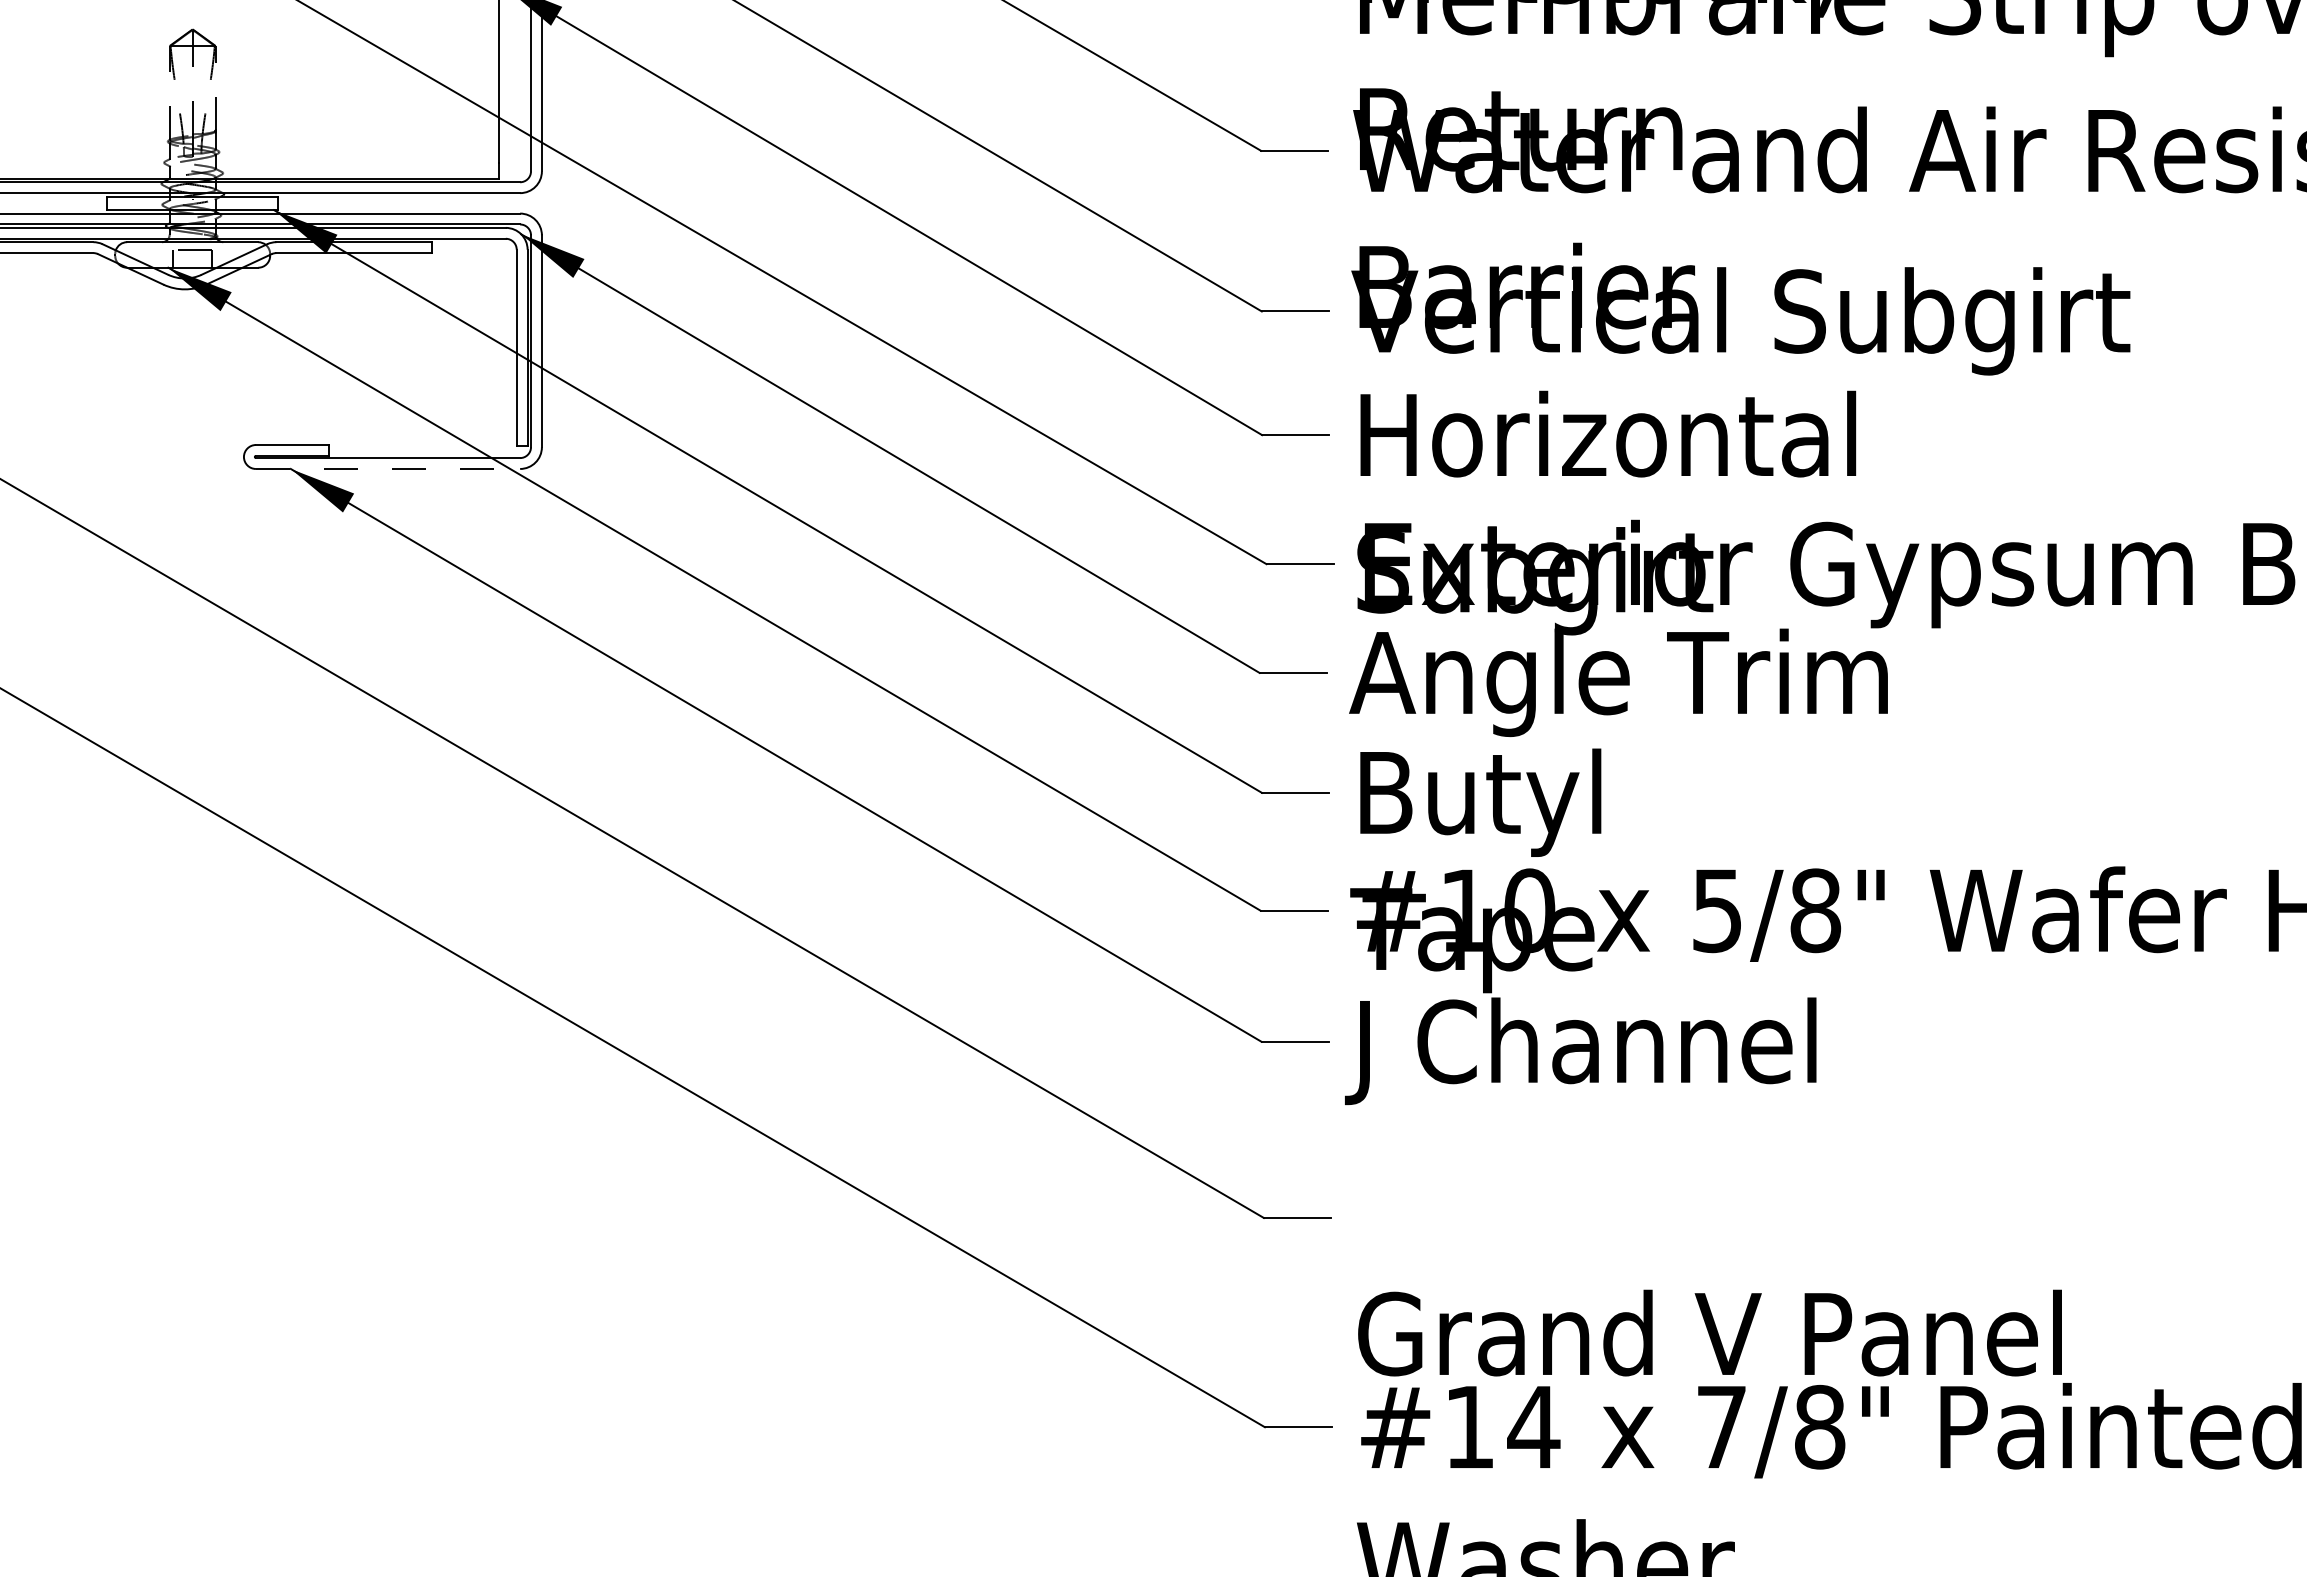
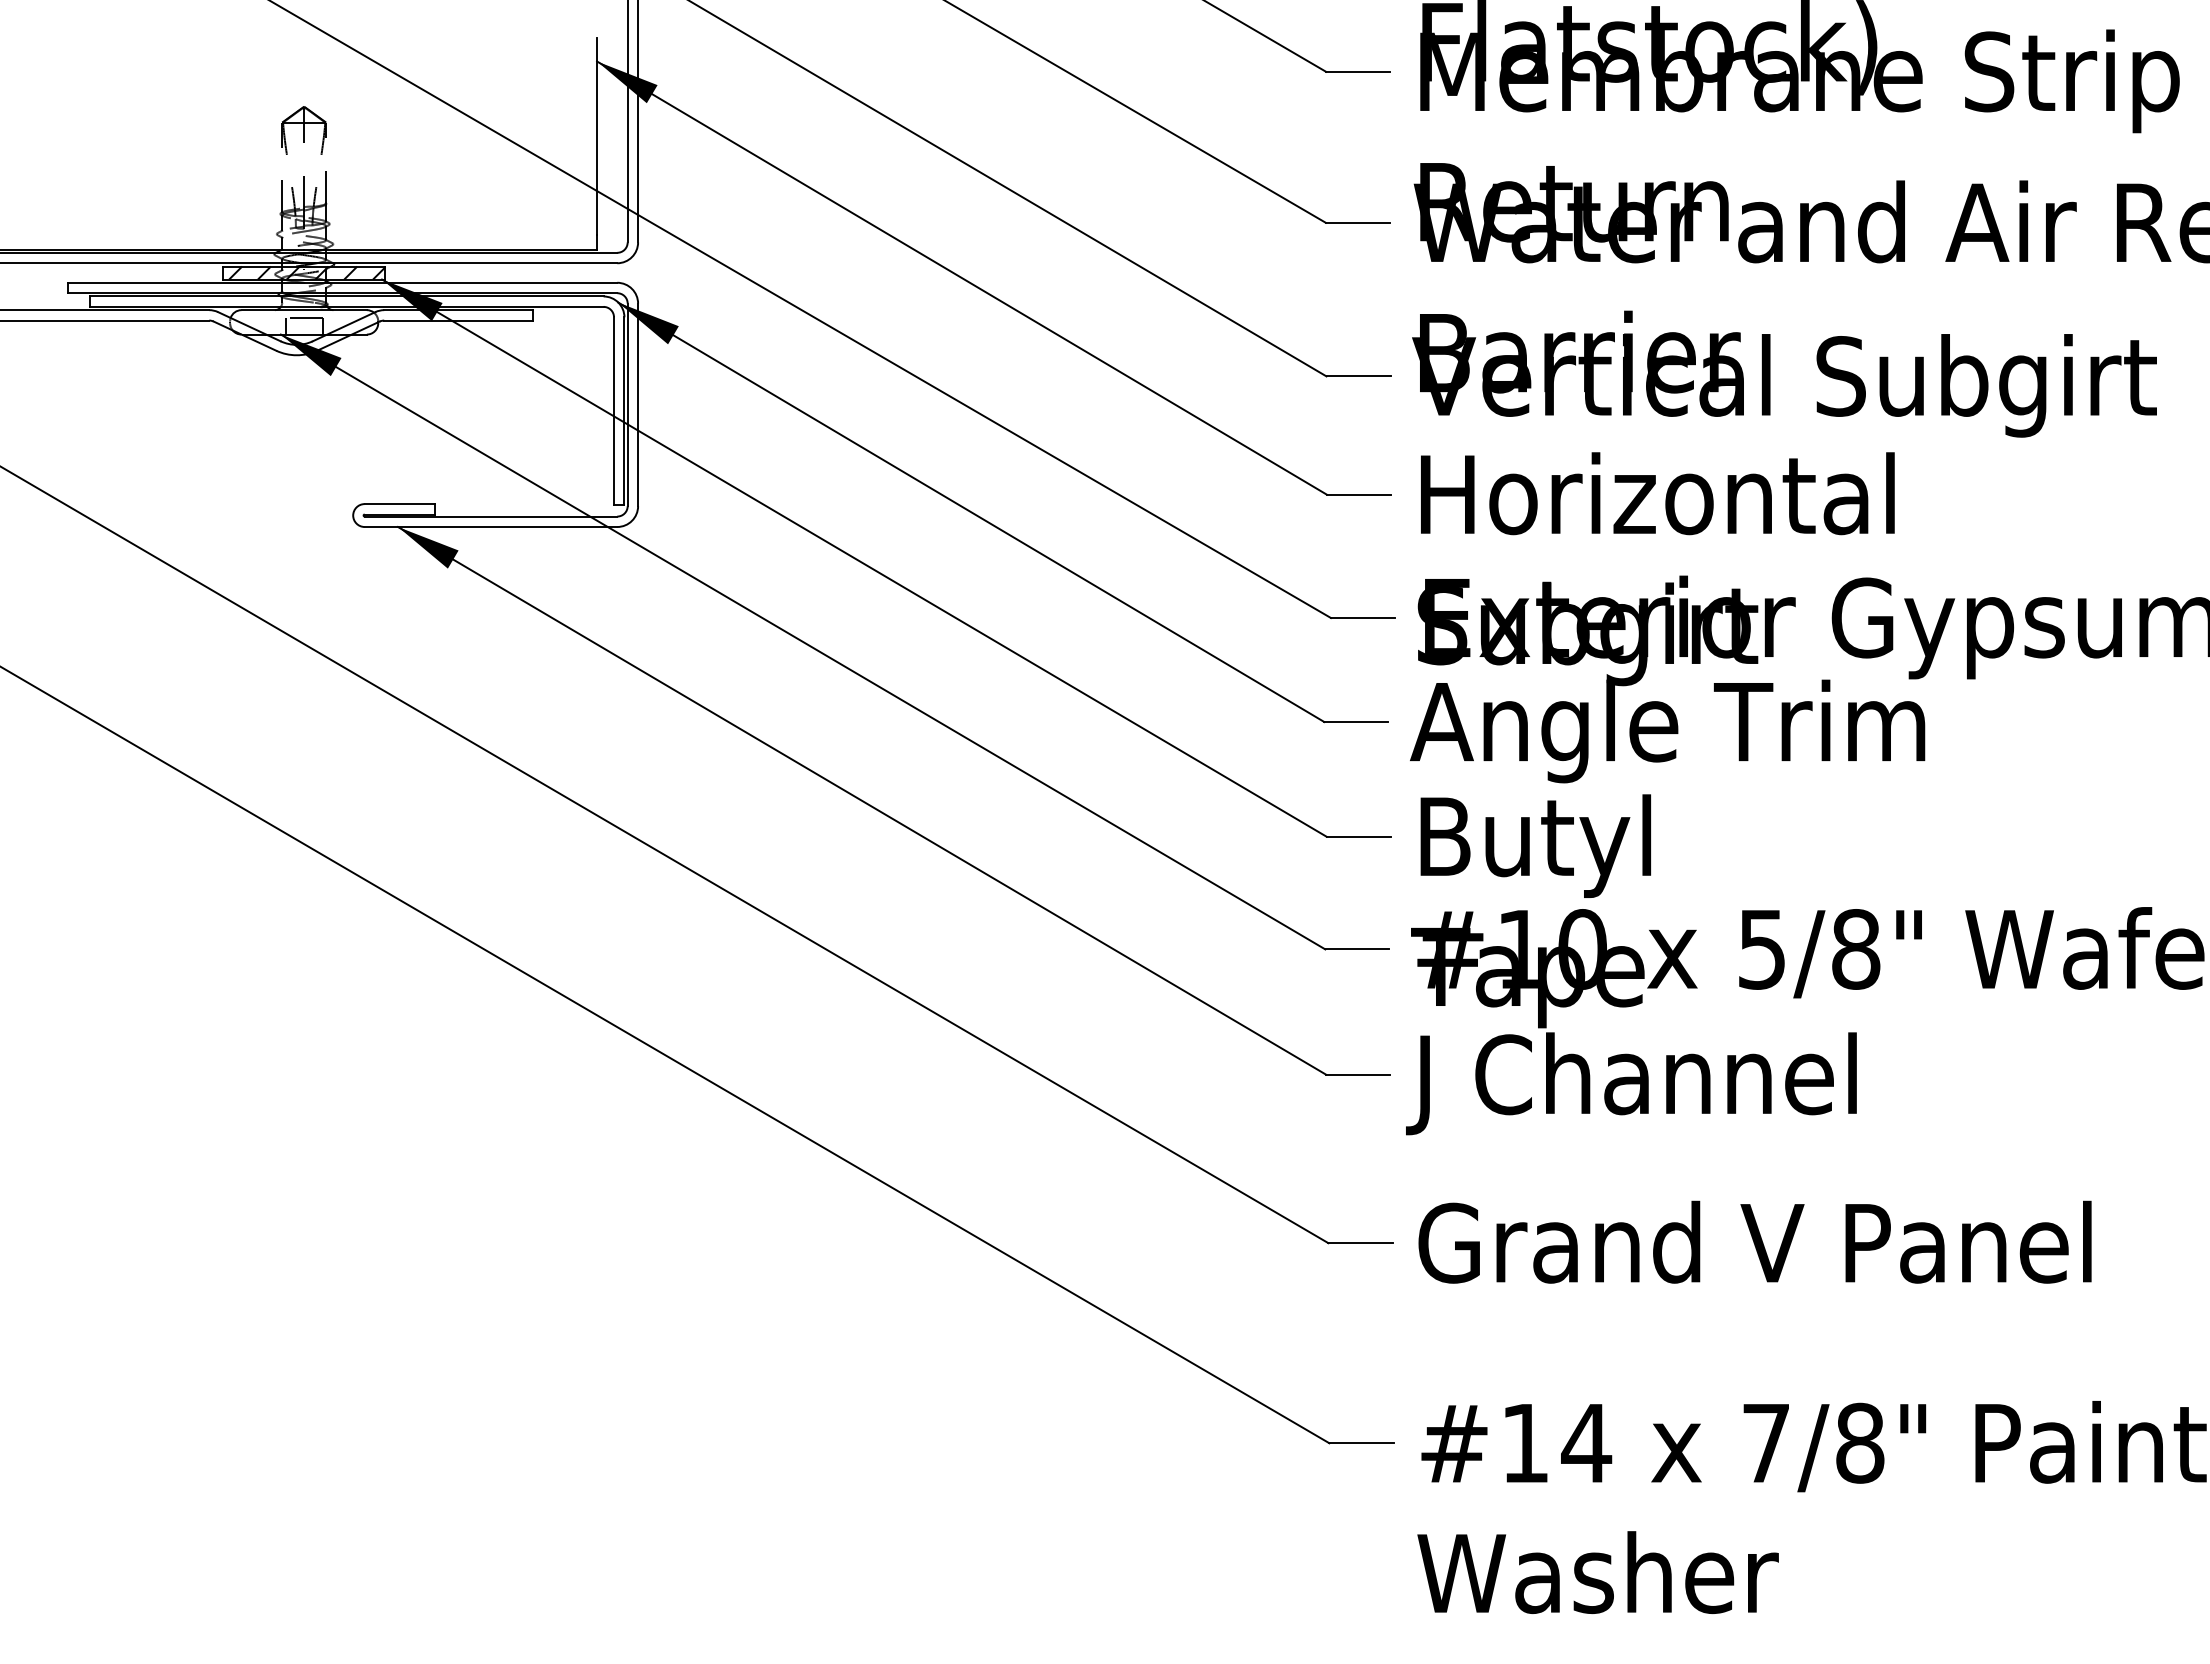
hatch: (196, 202) -> (307, 272), added
line: (388, 469) -> (491, 527), dashed -> solid
text: (1709, 1332) -> (1754, 1241), moved

